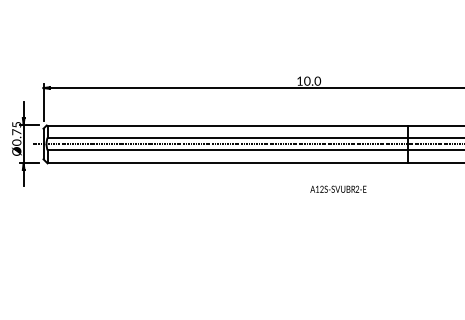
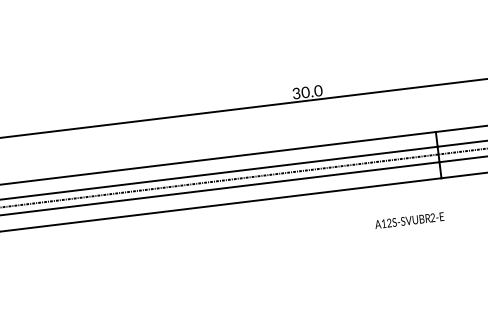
text: (299, 80) -> (295, 92), 10.0 -> 30.0
text: (338, 188) -> (409, 219), moved

